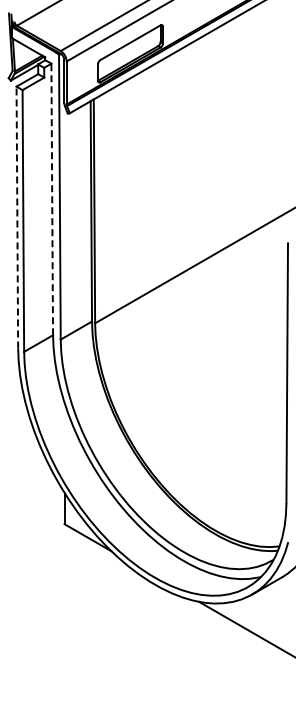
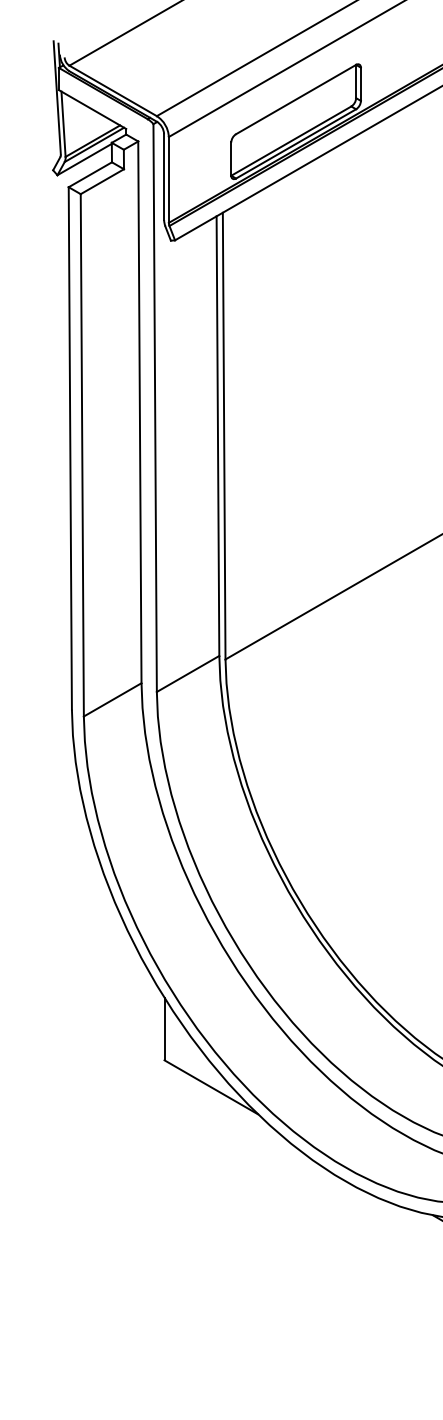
line: (52, 199) -> (140, 412), dashed -> solid
line: (17, 217) -> (70, 448), dashed -> solid

